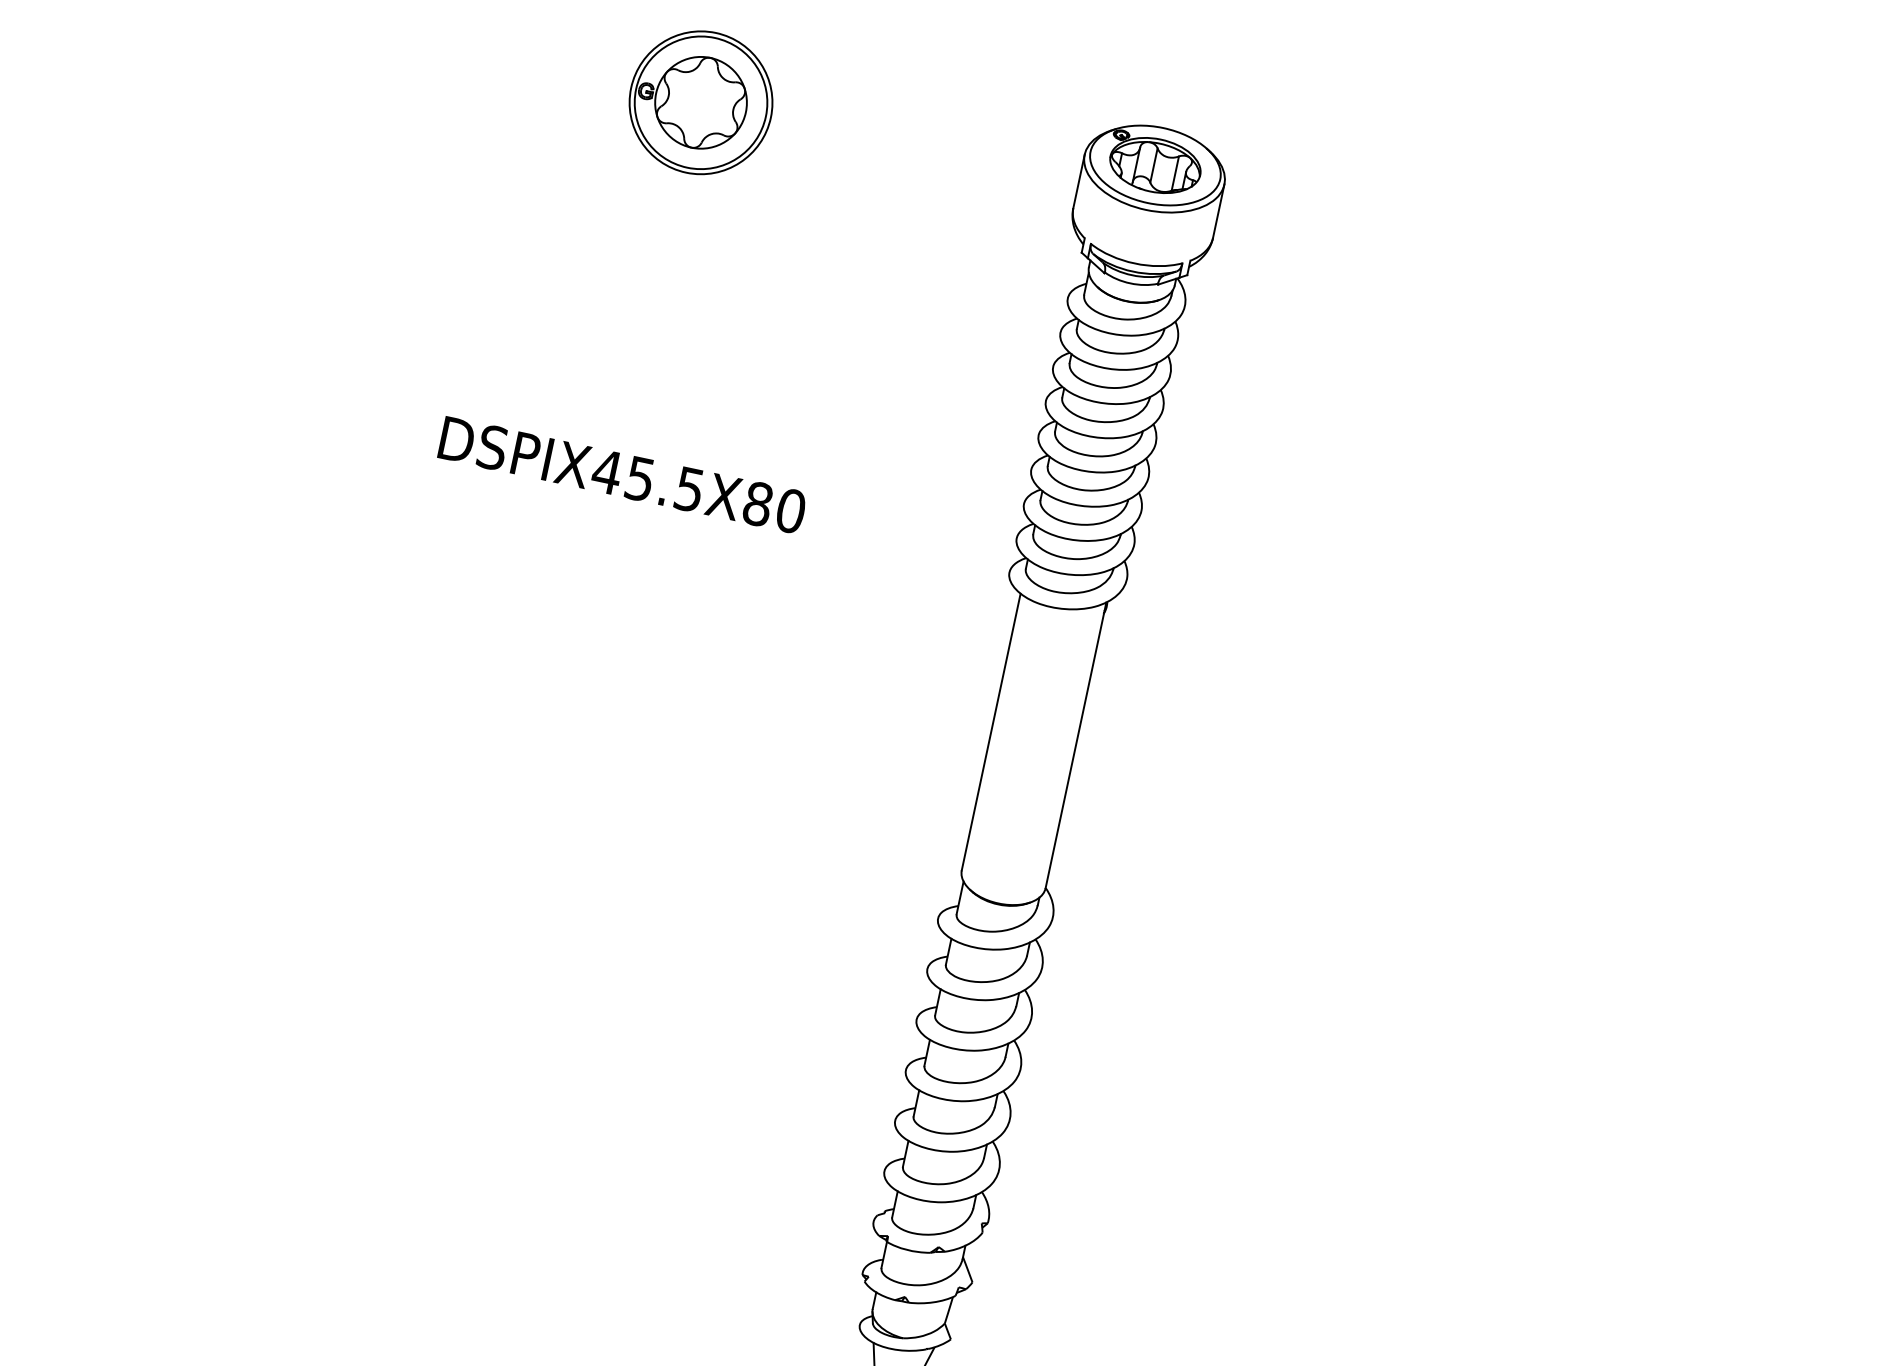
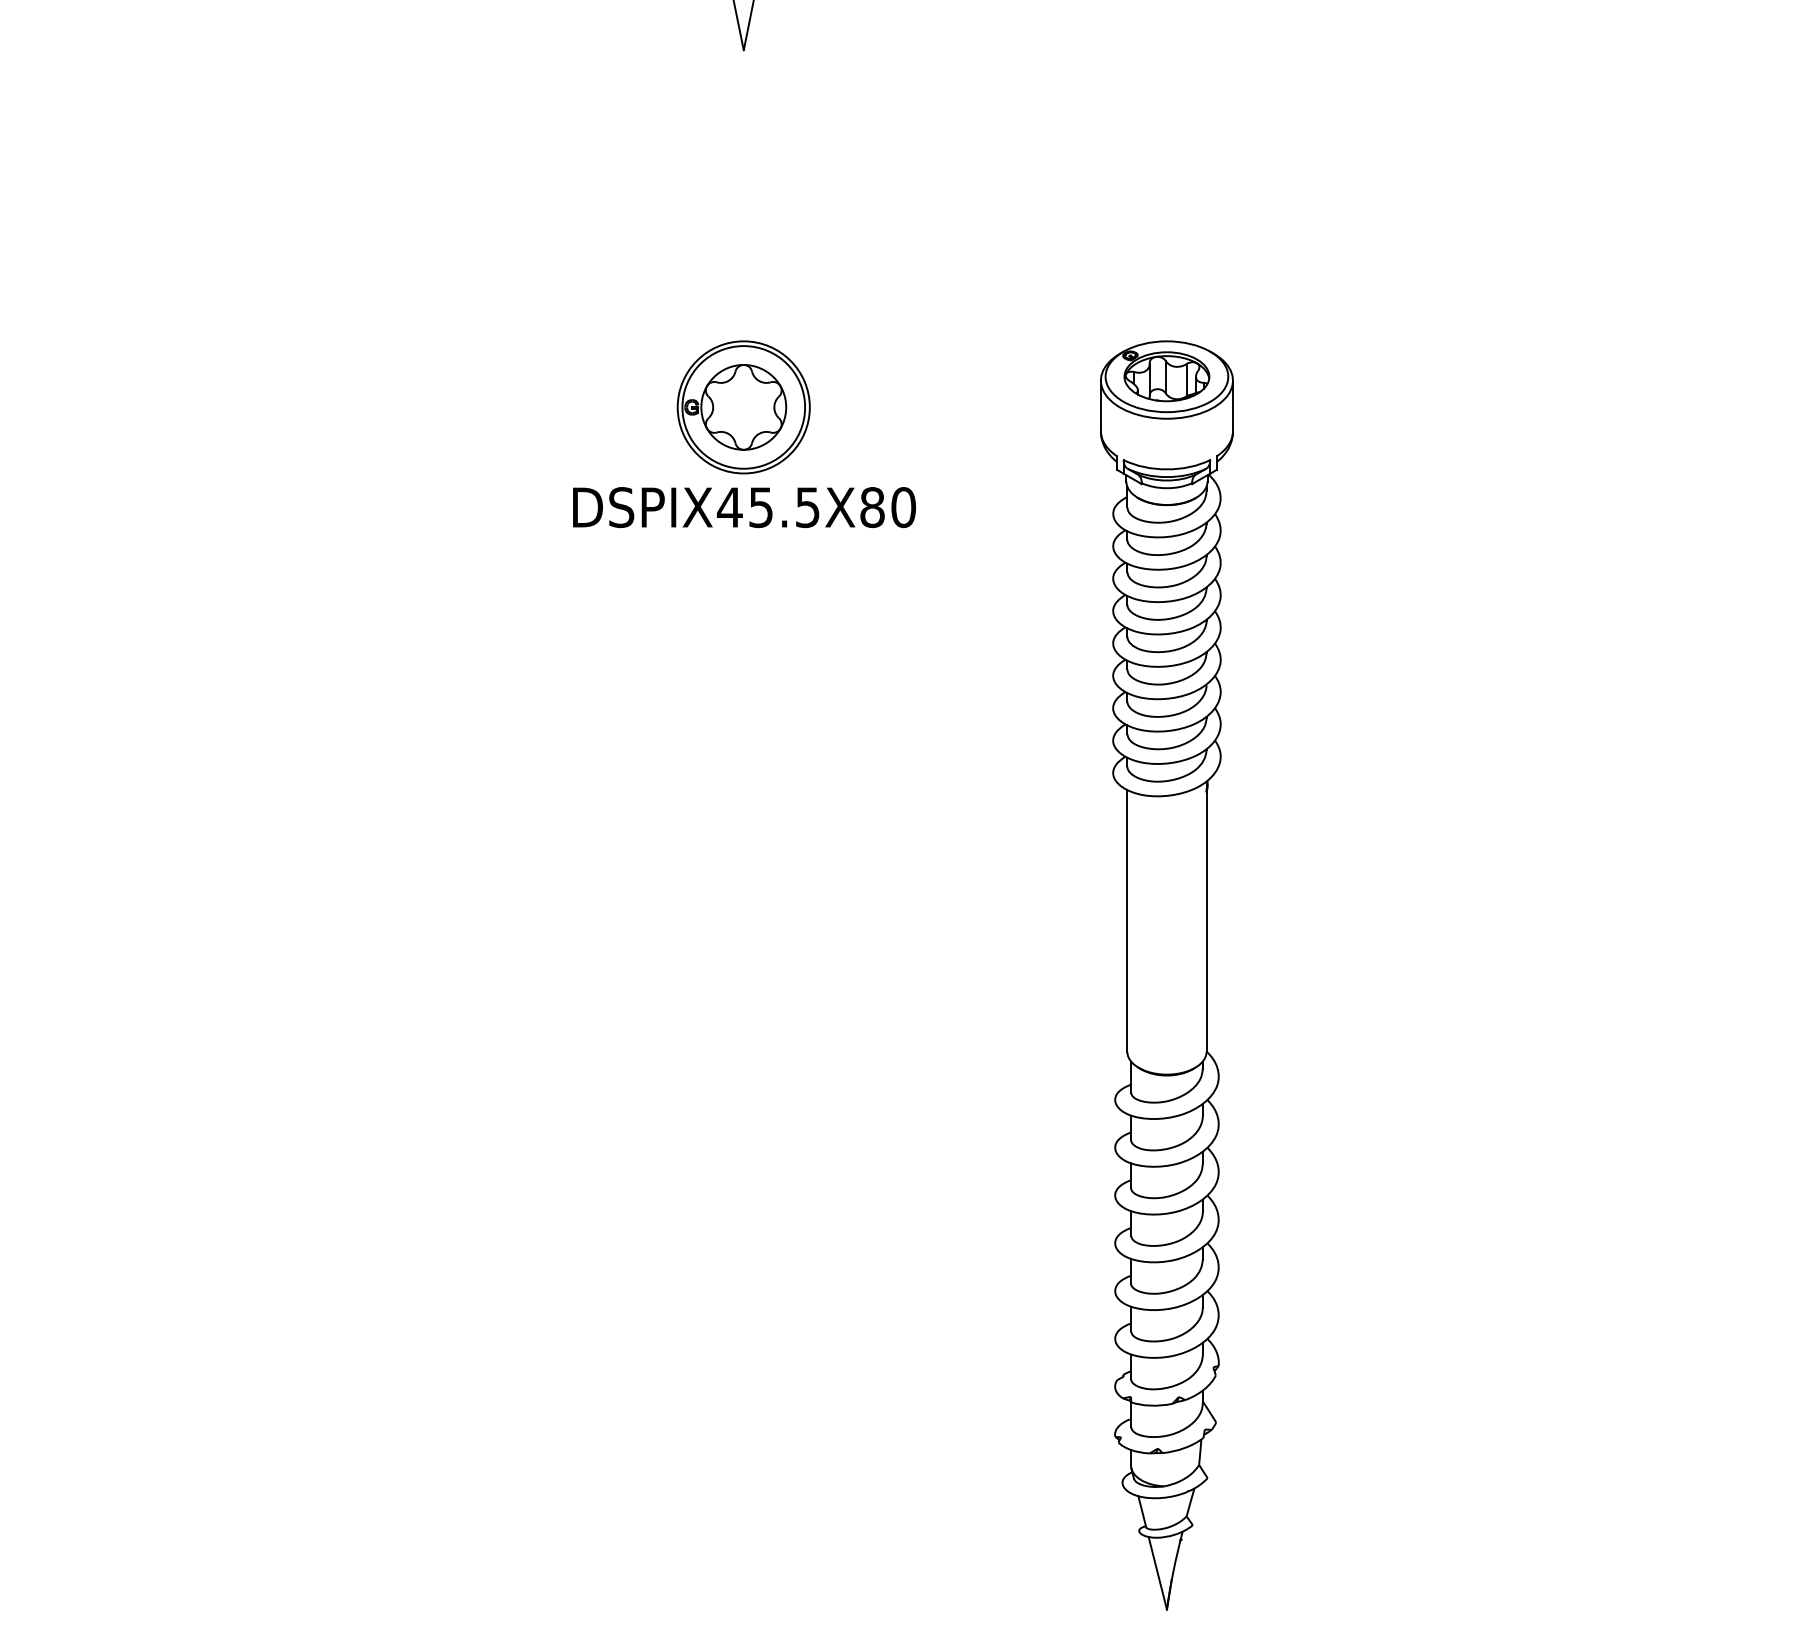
text: (622, 475) -> (744, 507), moved

